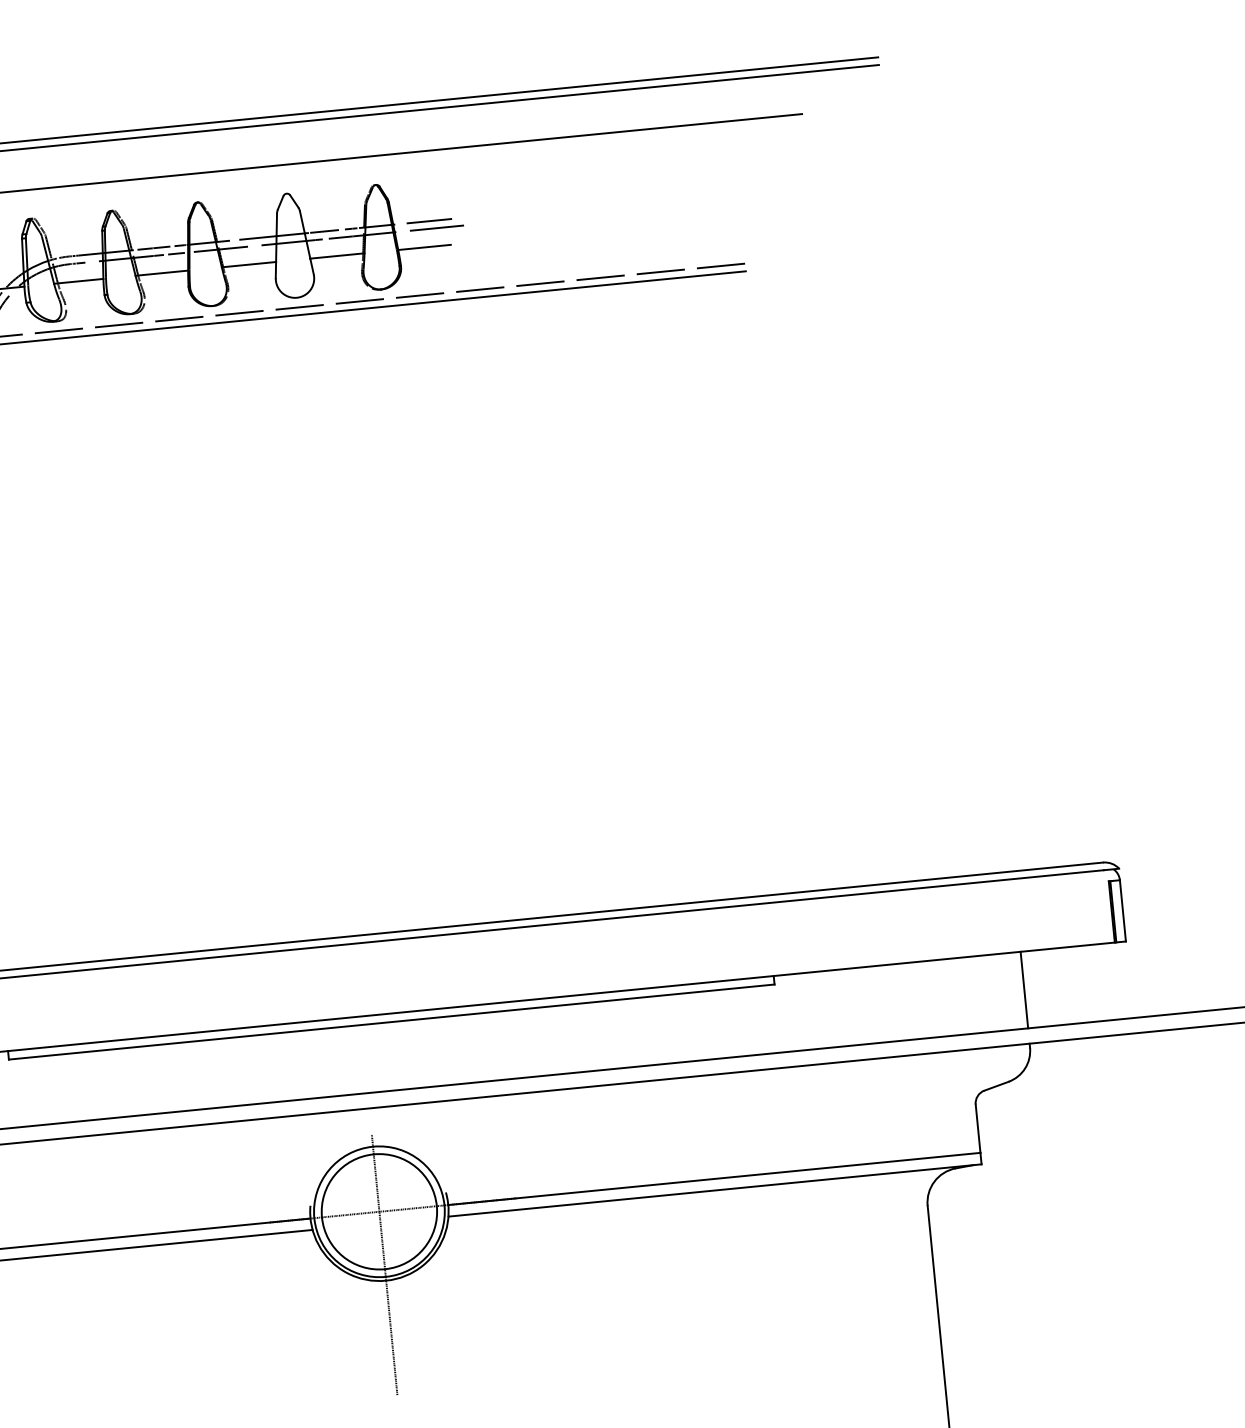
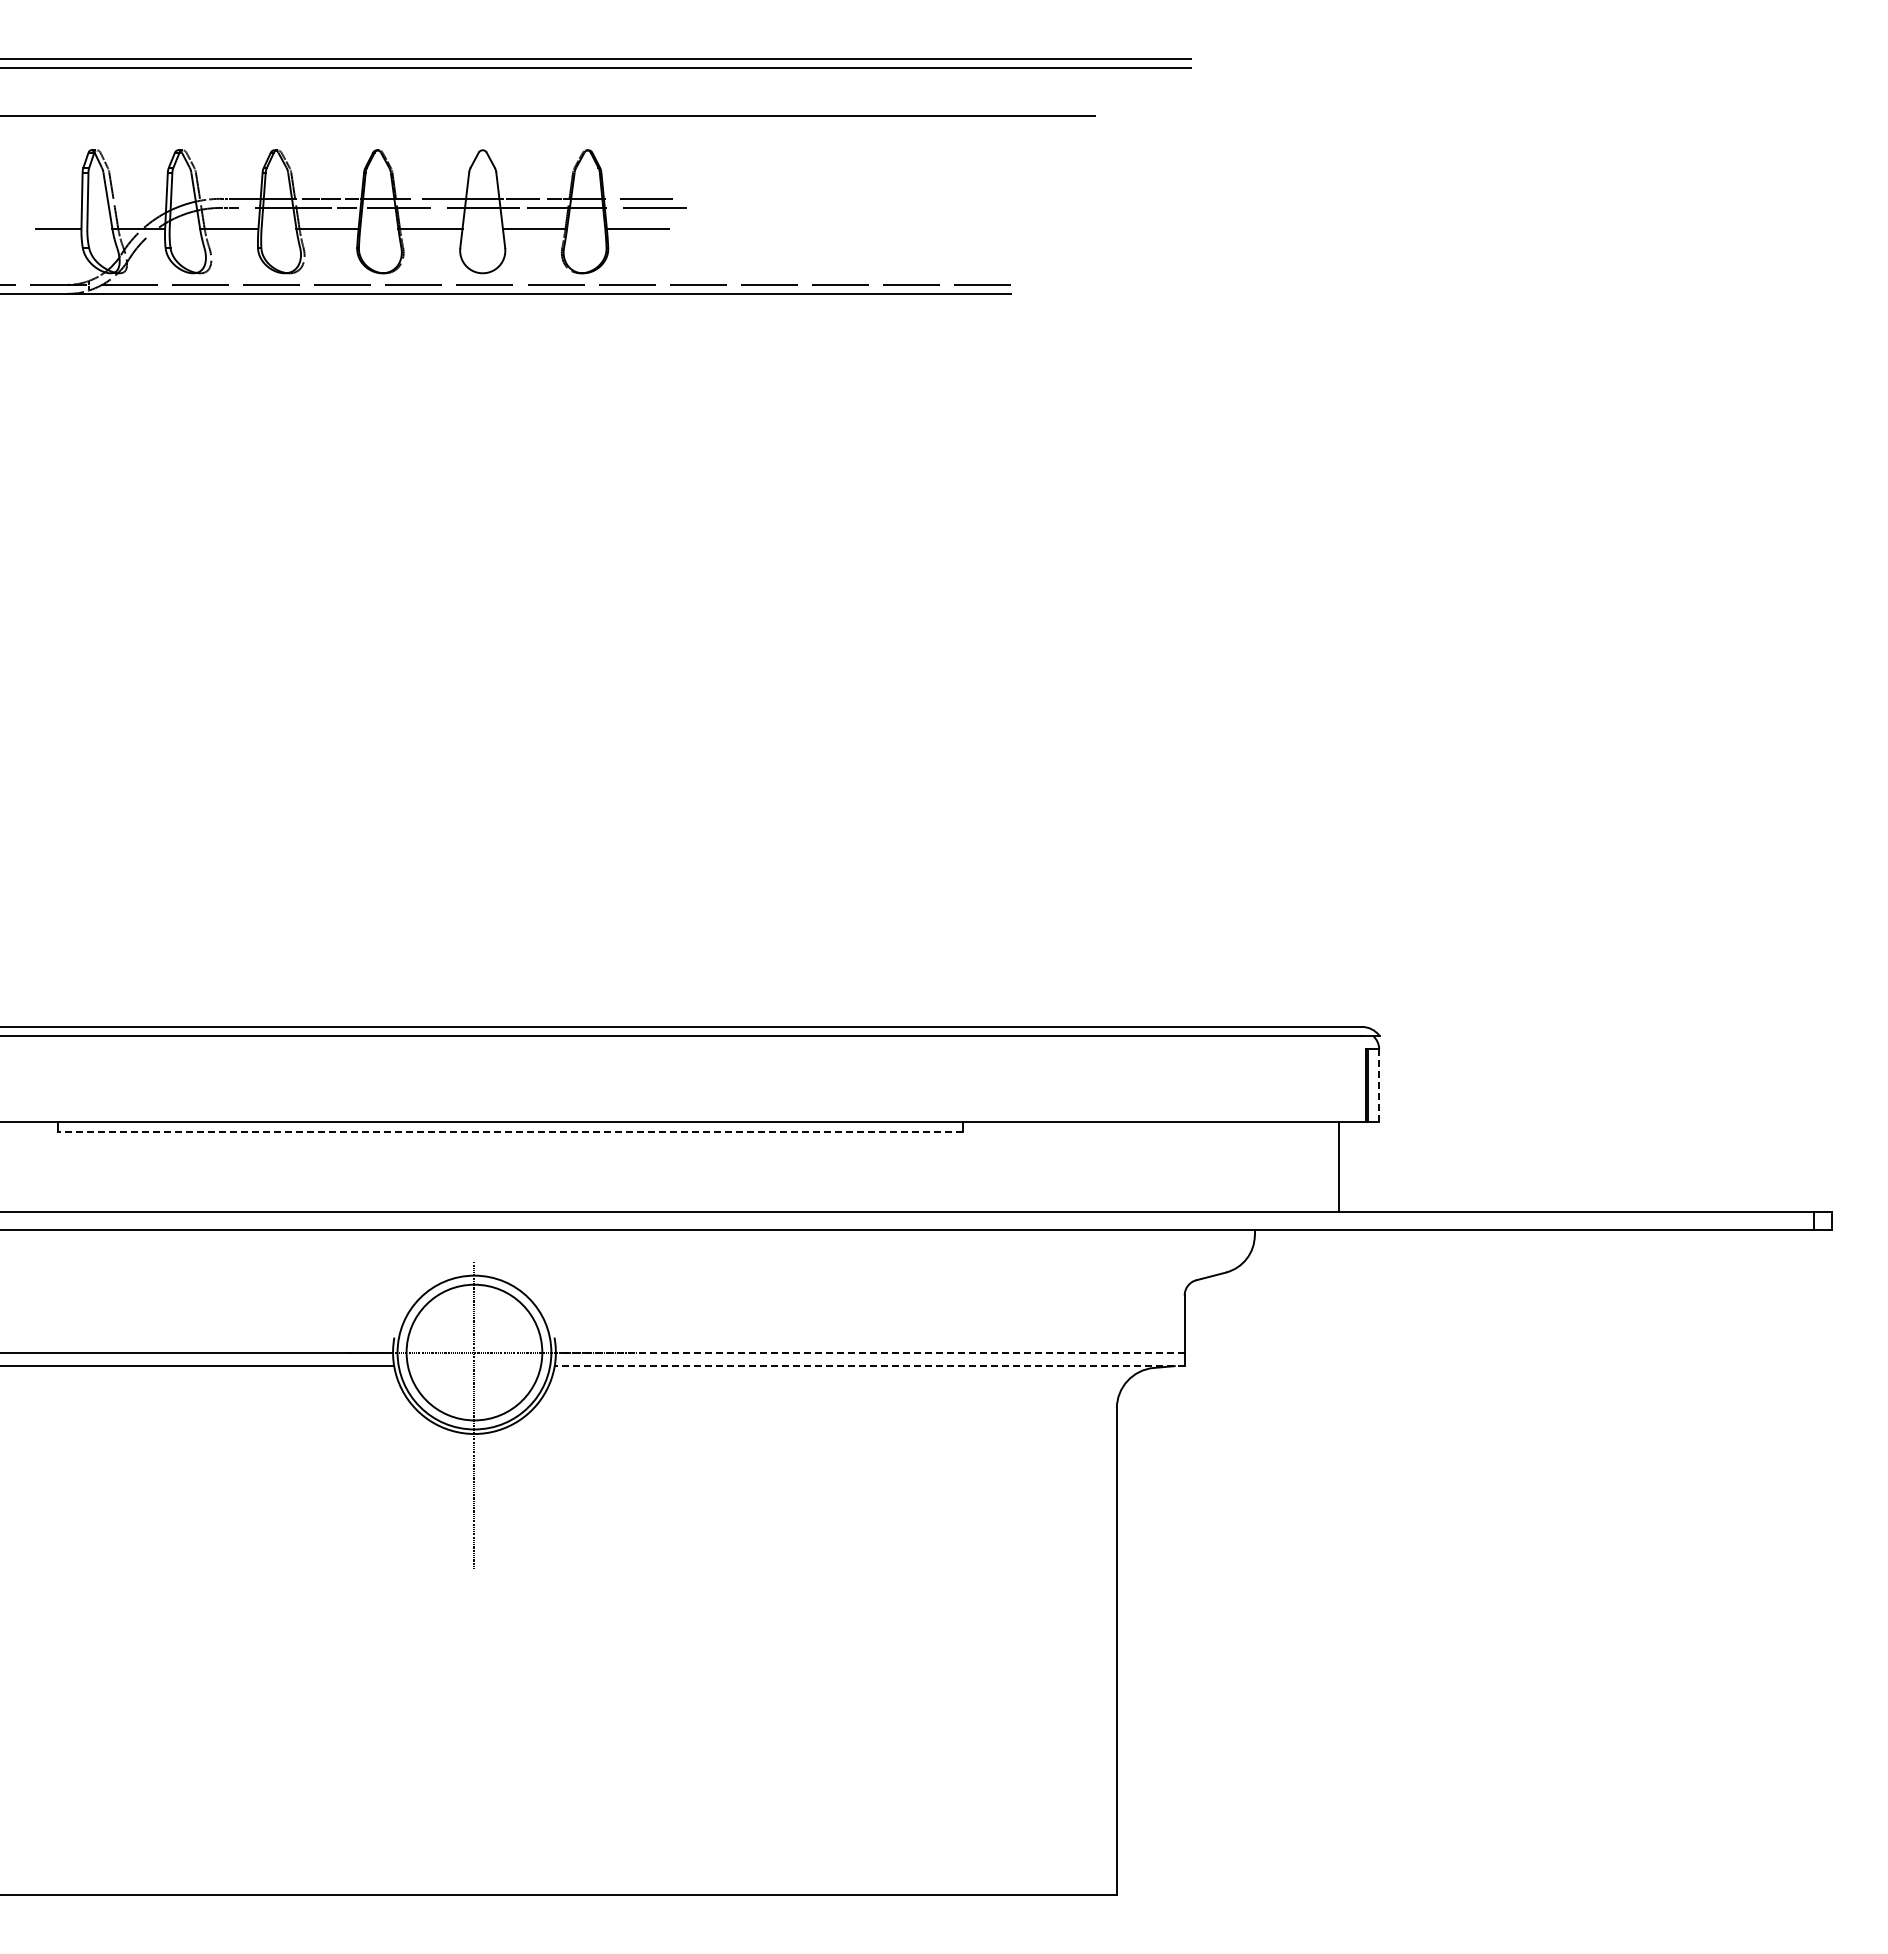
line: (1123, 911) -> (1379, 1086), solid -> dashed
line: (1024, 989) -> (1338, 1166), moved
line: (391, 1021) -> (510, 1131), solid -> dashed
line: (713, 1178) -> (869, 1352), solid -> dashed
line: (714, 1190) -> (869, 1366), solid -> dashed

